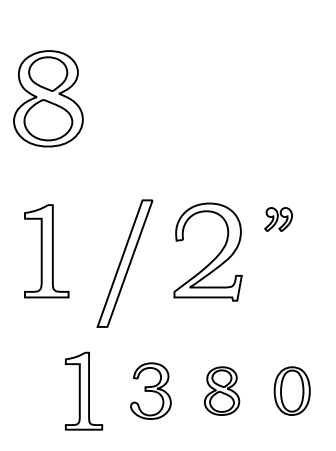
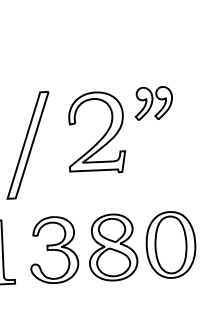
part: (278, 219) -> (153, 103), size x1.67
part: (150, 390) -> (53, 249), size x1.43
part: (221, 390) -> (112, 246), size x1.67
part: (292, 390) -> (171, 244), size x1.67

